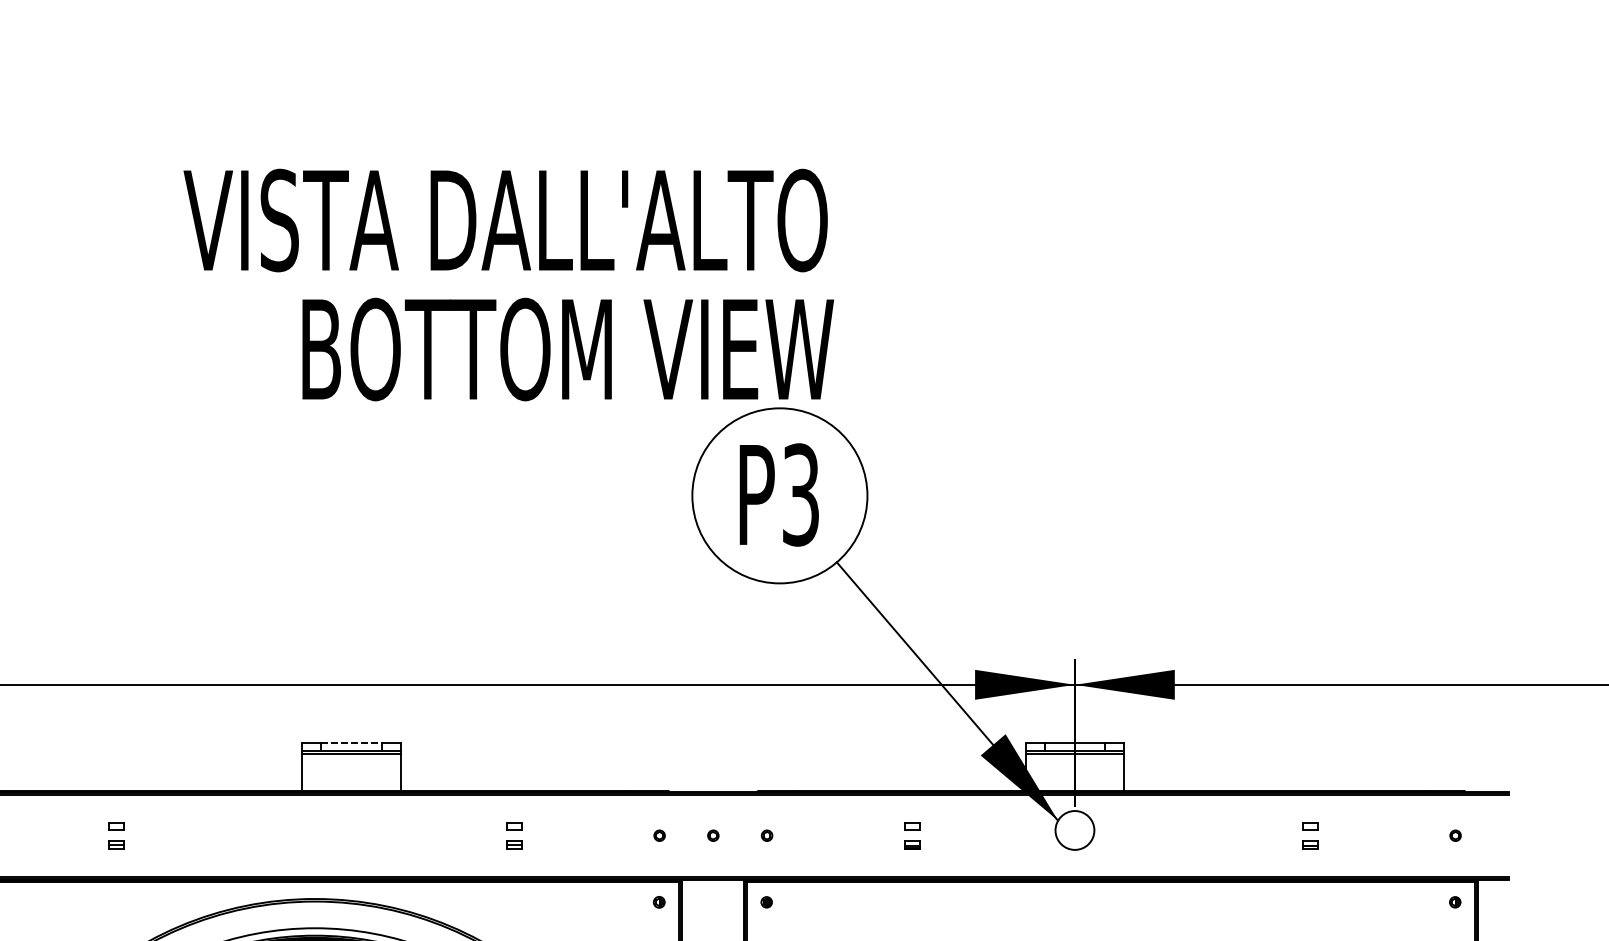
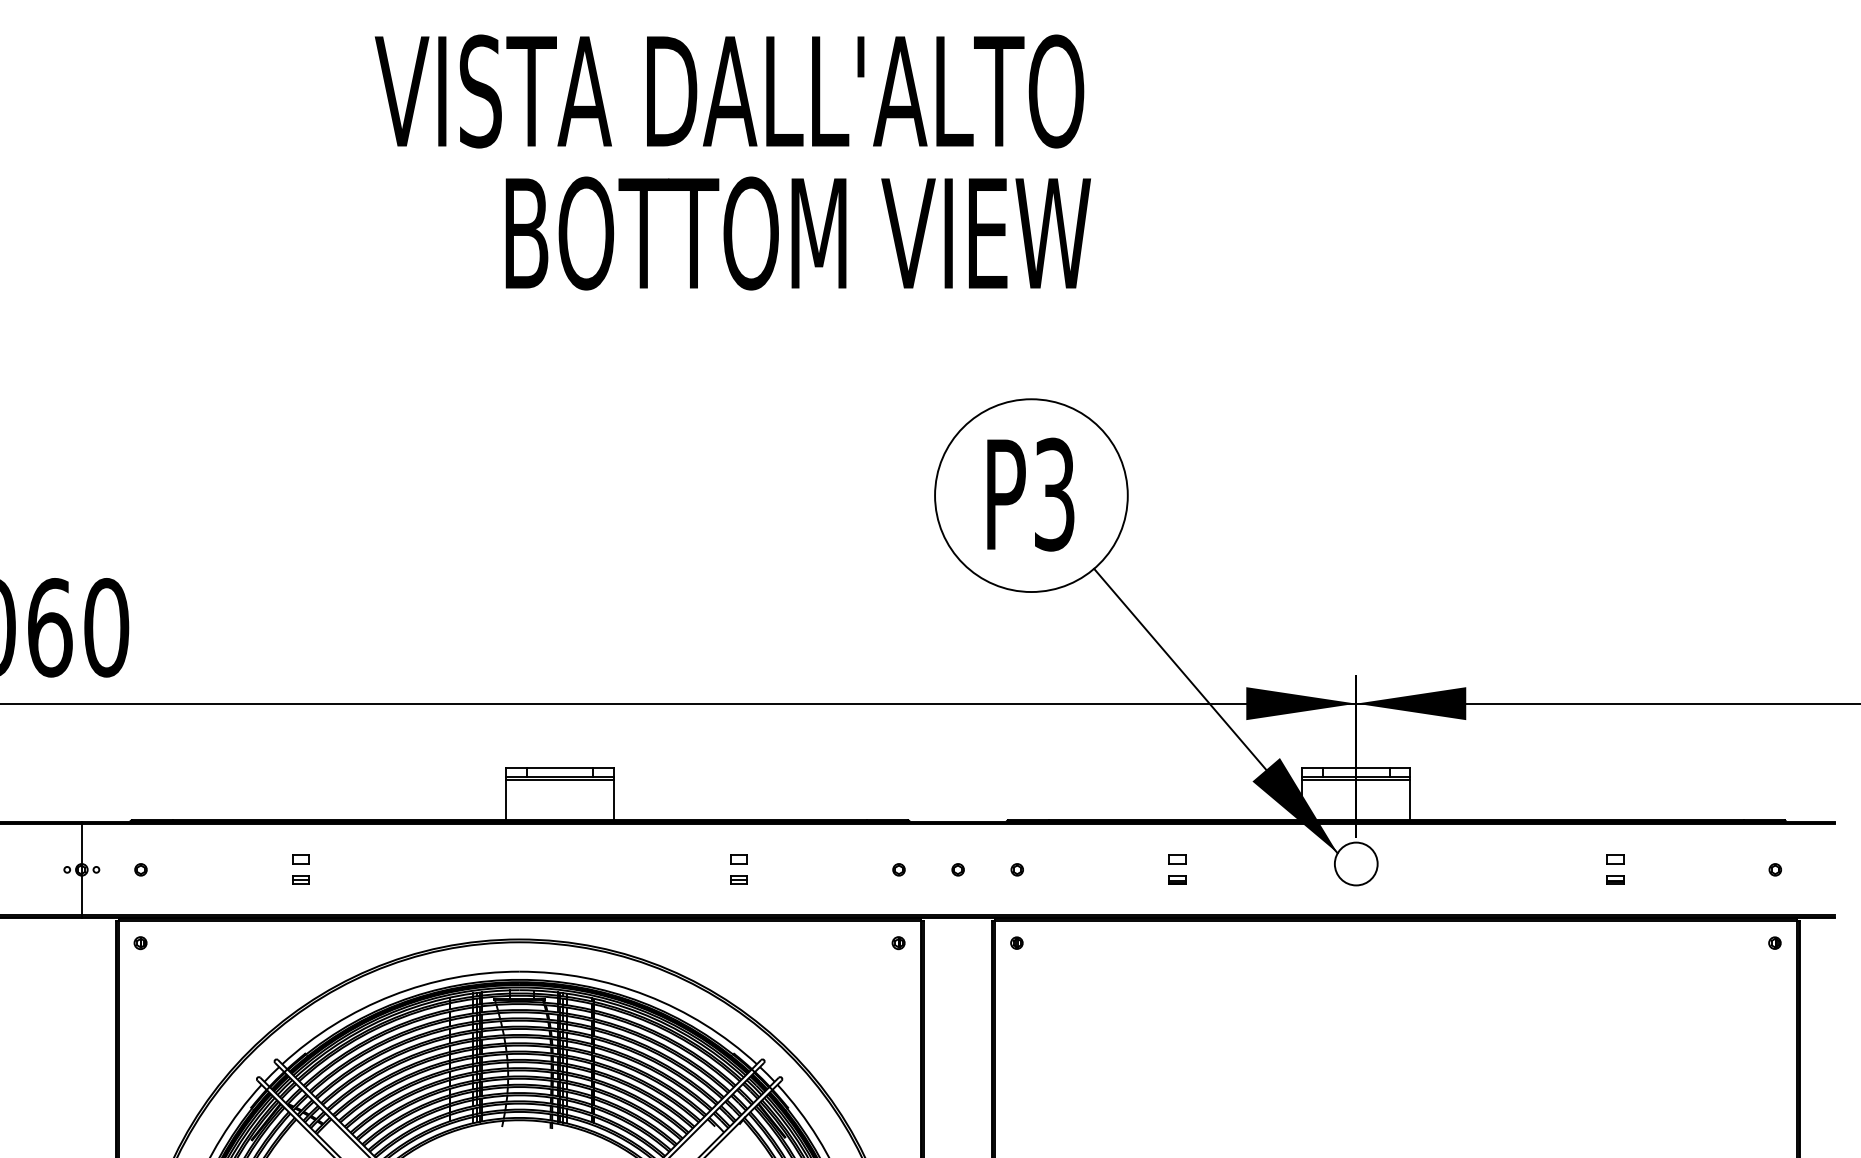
text: (508, 285) -> (732, 162), moved
line: (352, 743) -> (560, 768), dashed -> solid

